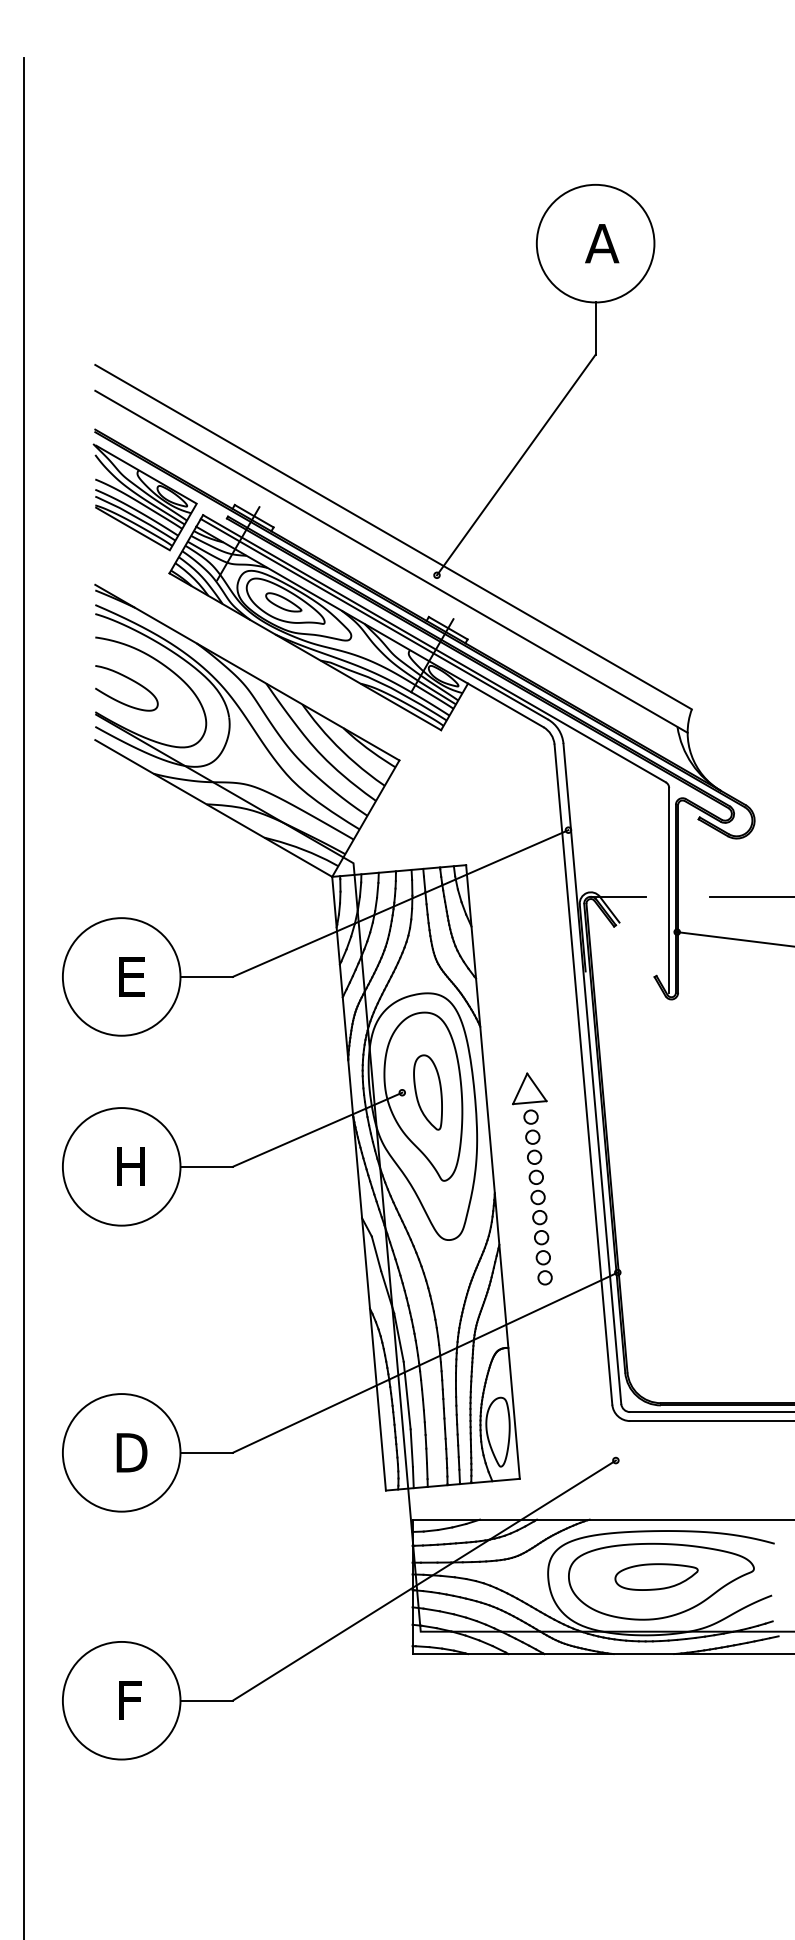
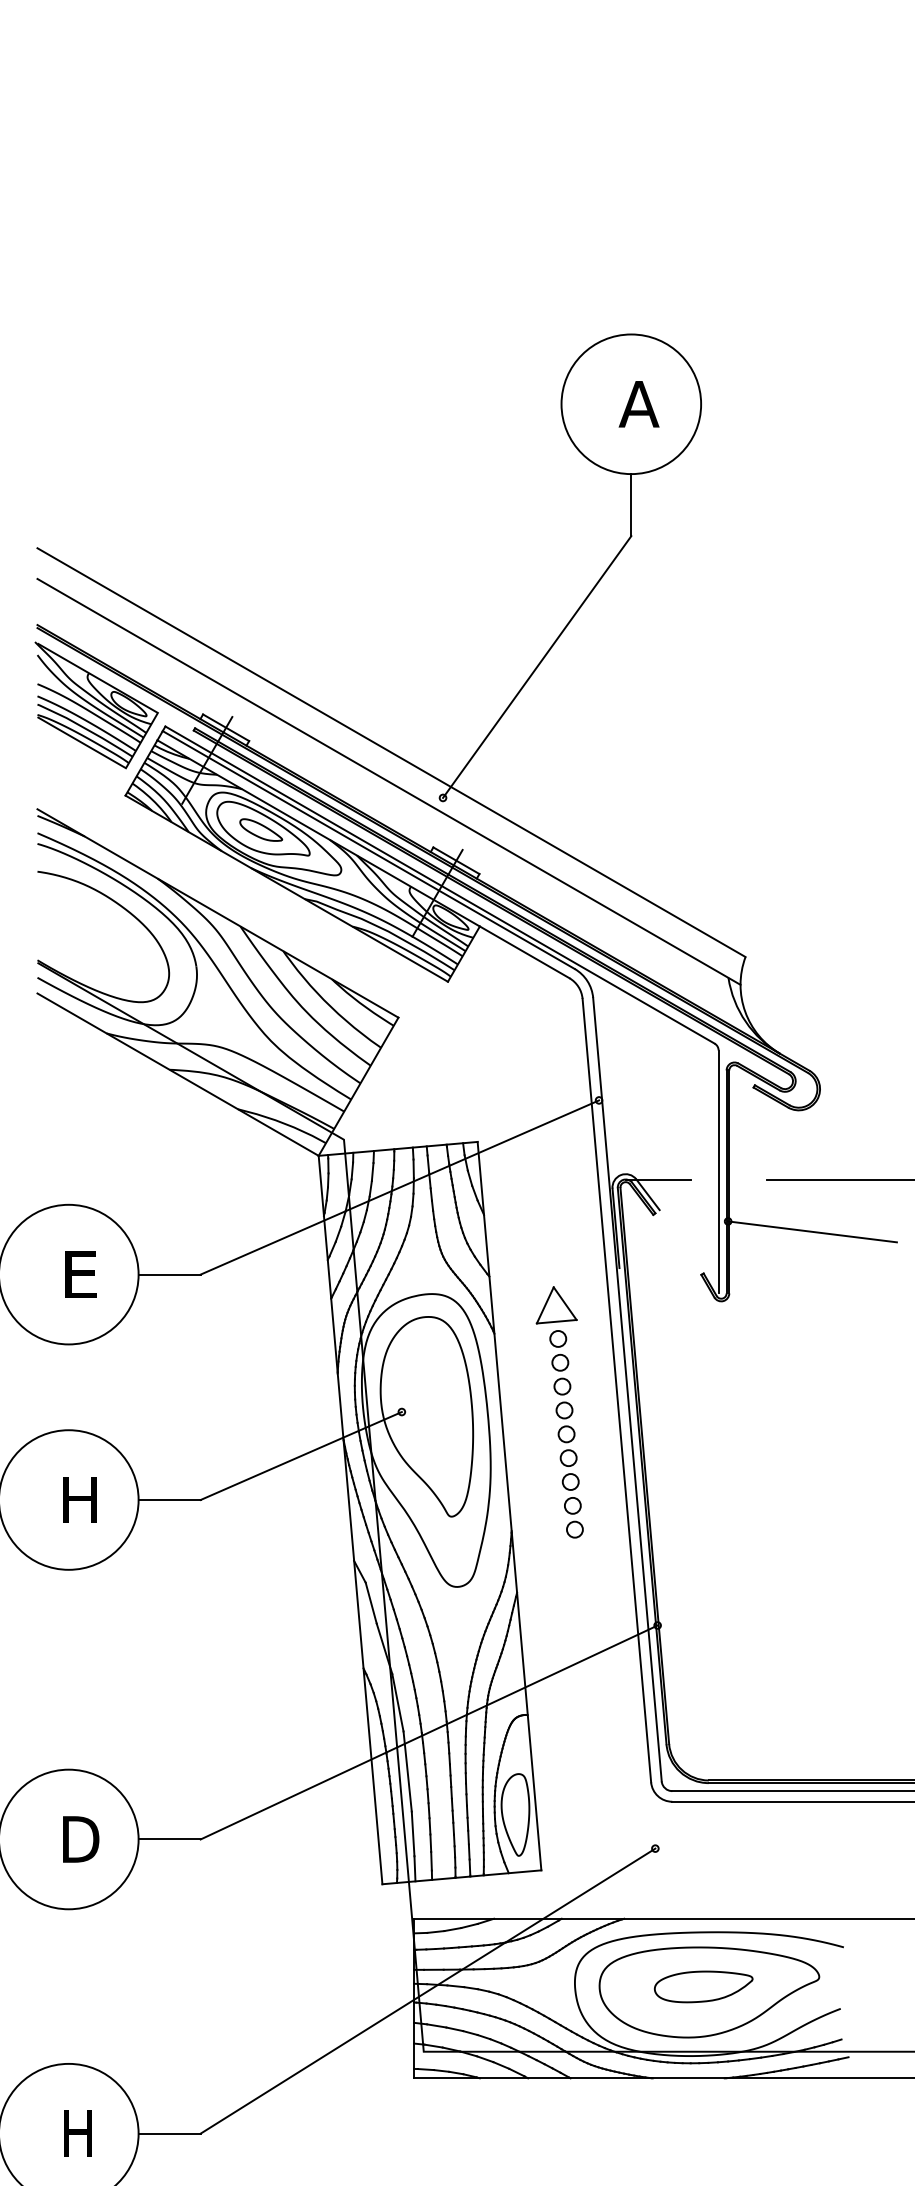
curve: (130, 680) -> (79, 922), removed
part: (427, 1092) -> (431, 1411), removed
part: (532, 1178) -> (559, 1411), moved
text: (129, 1700) -> (78, 2133), F -> H

